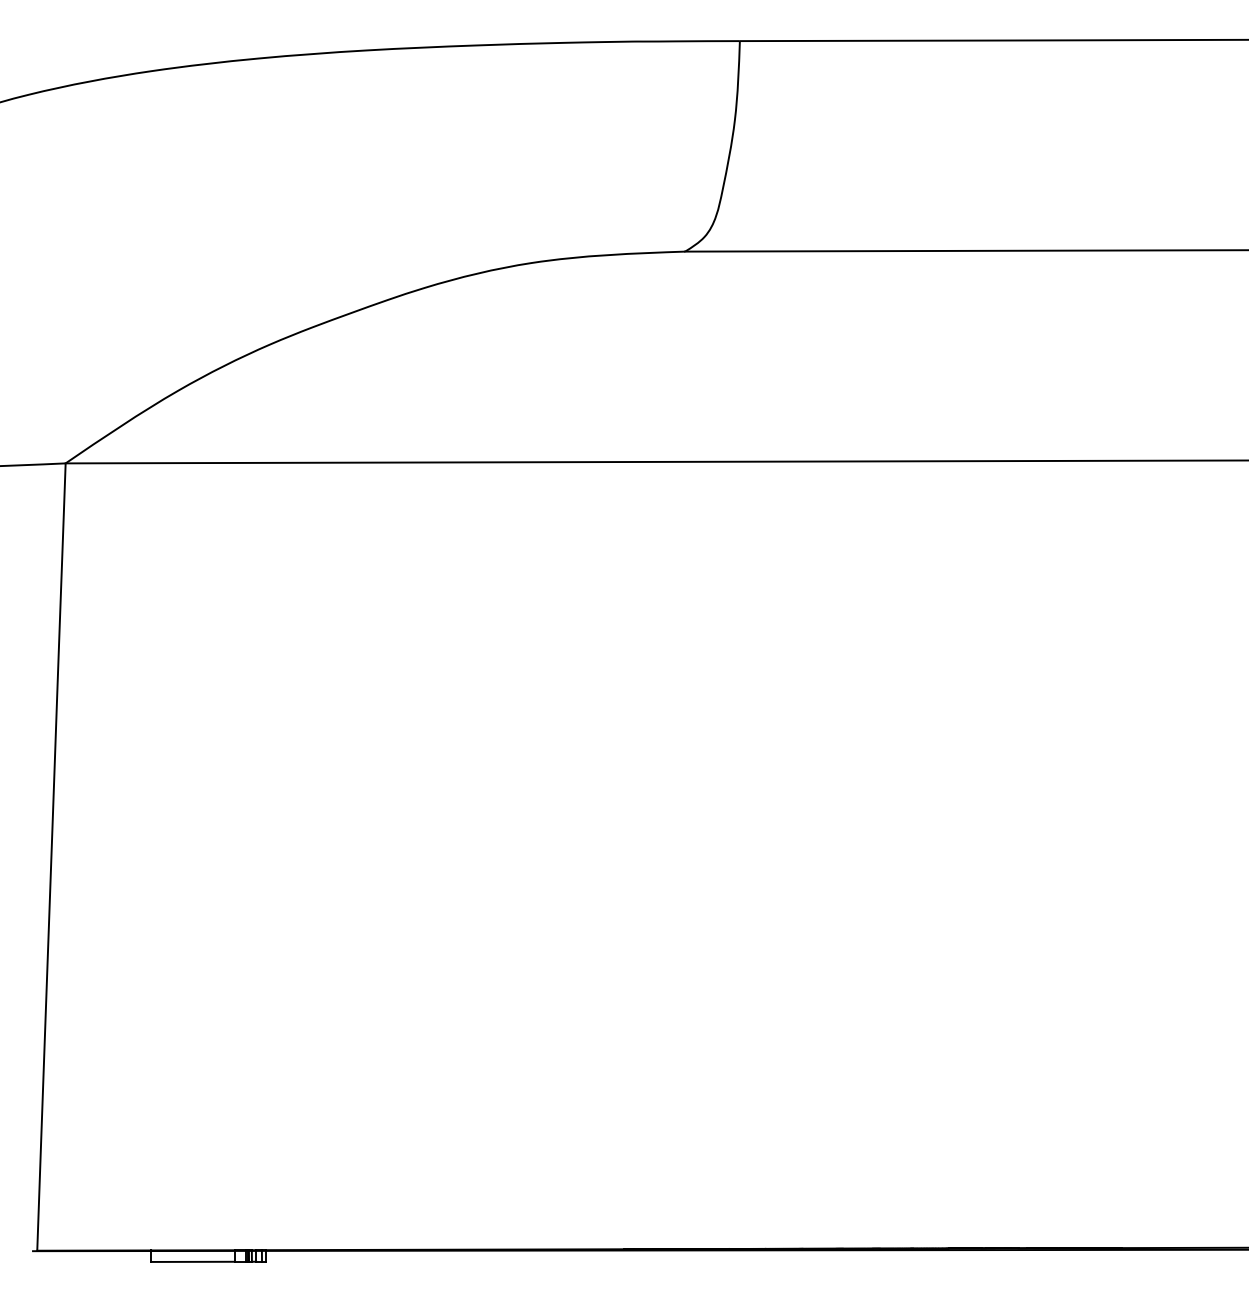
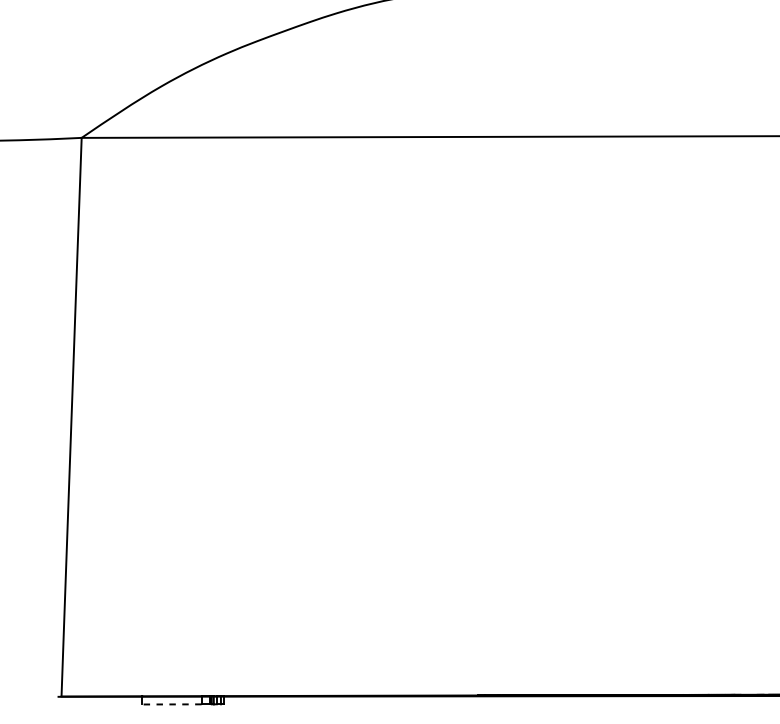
line: (192, 1261) -> (171, 704), solid -> dashed

